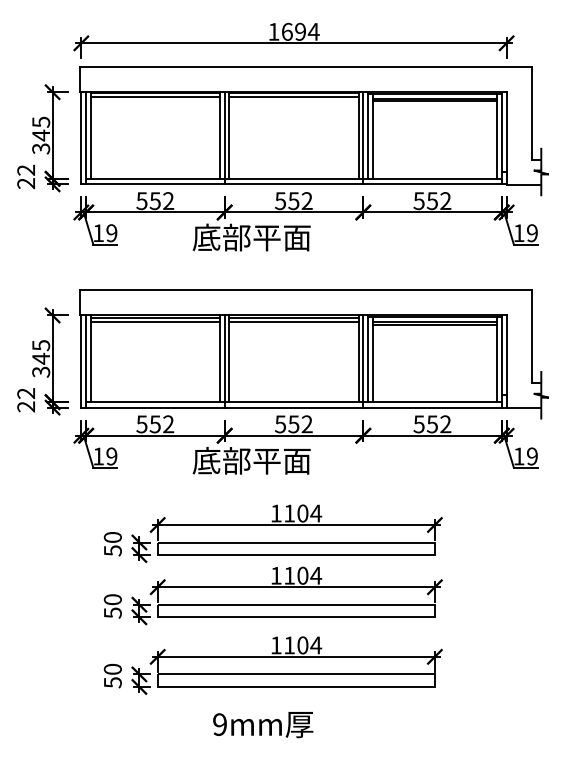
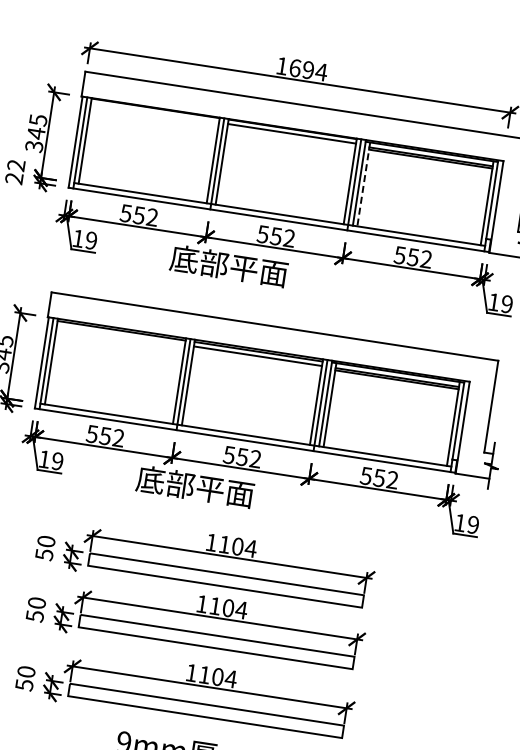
line: (155, 97) -> (155, 113), removed
line: (372, 136) -> (363, 184), solid -> dashed
line: (155, 322) -> (121, 335), removed

